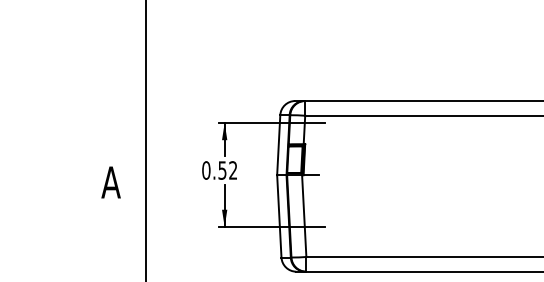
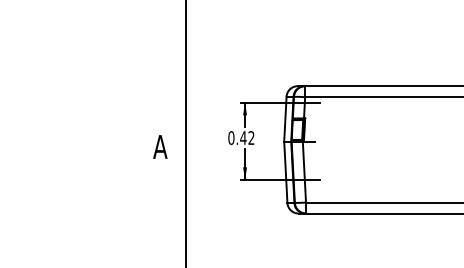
text: (222, 171) -> (243, 138), 0.52 -> 0.42

